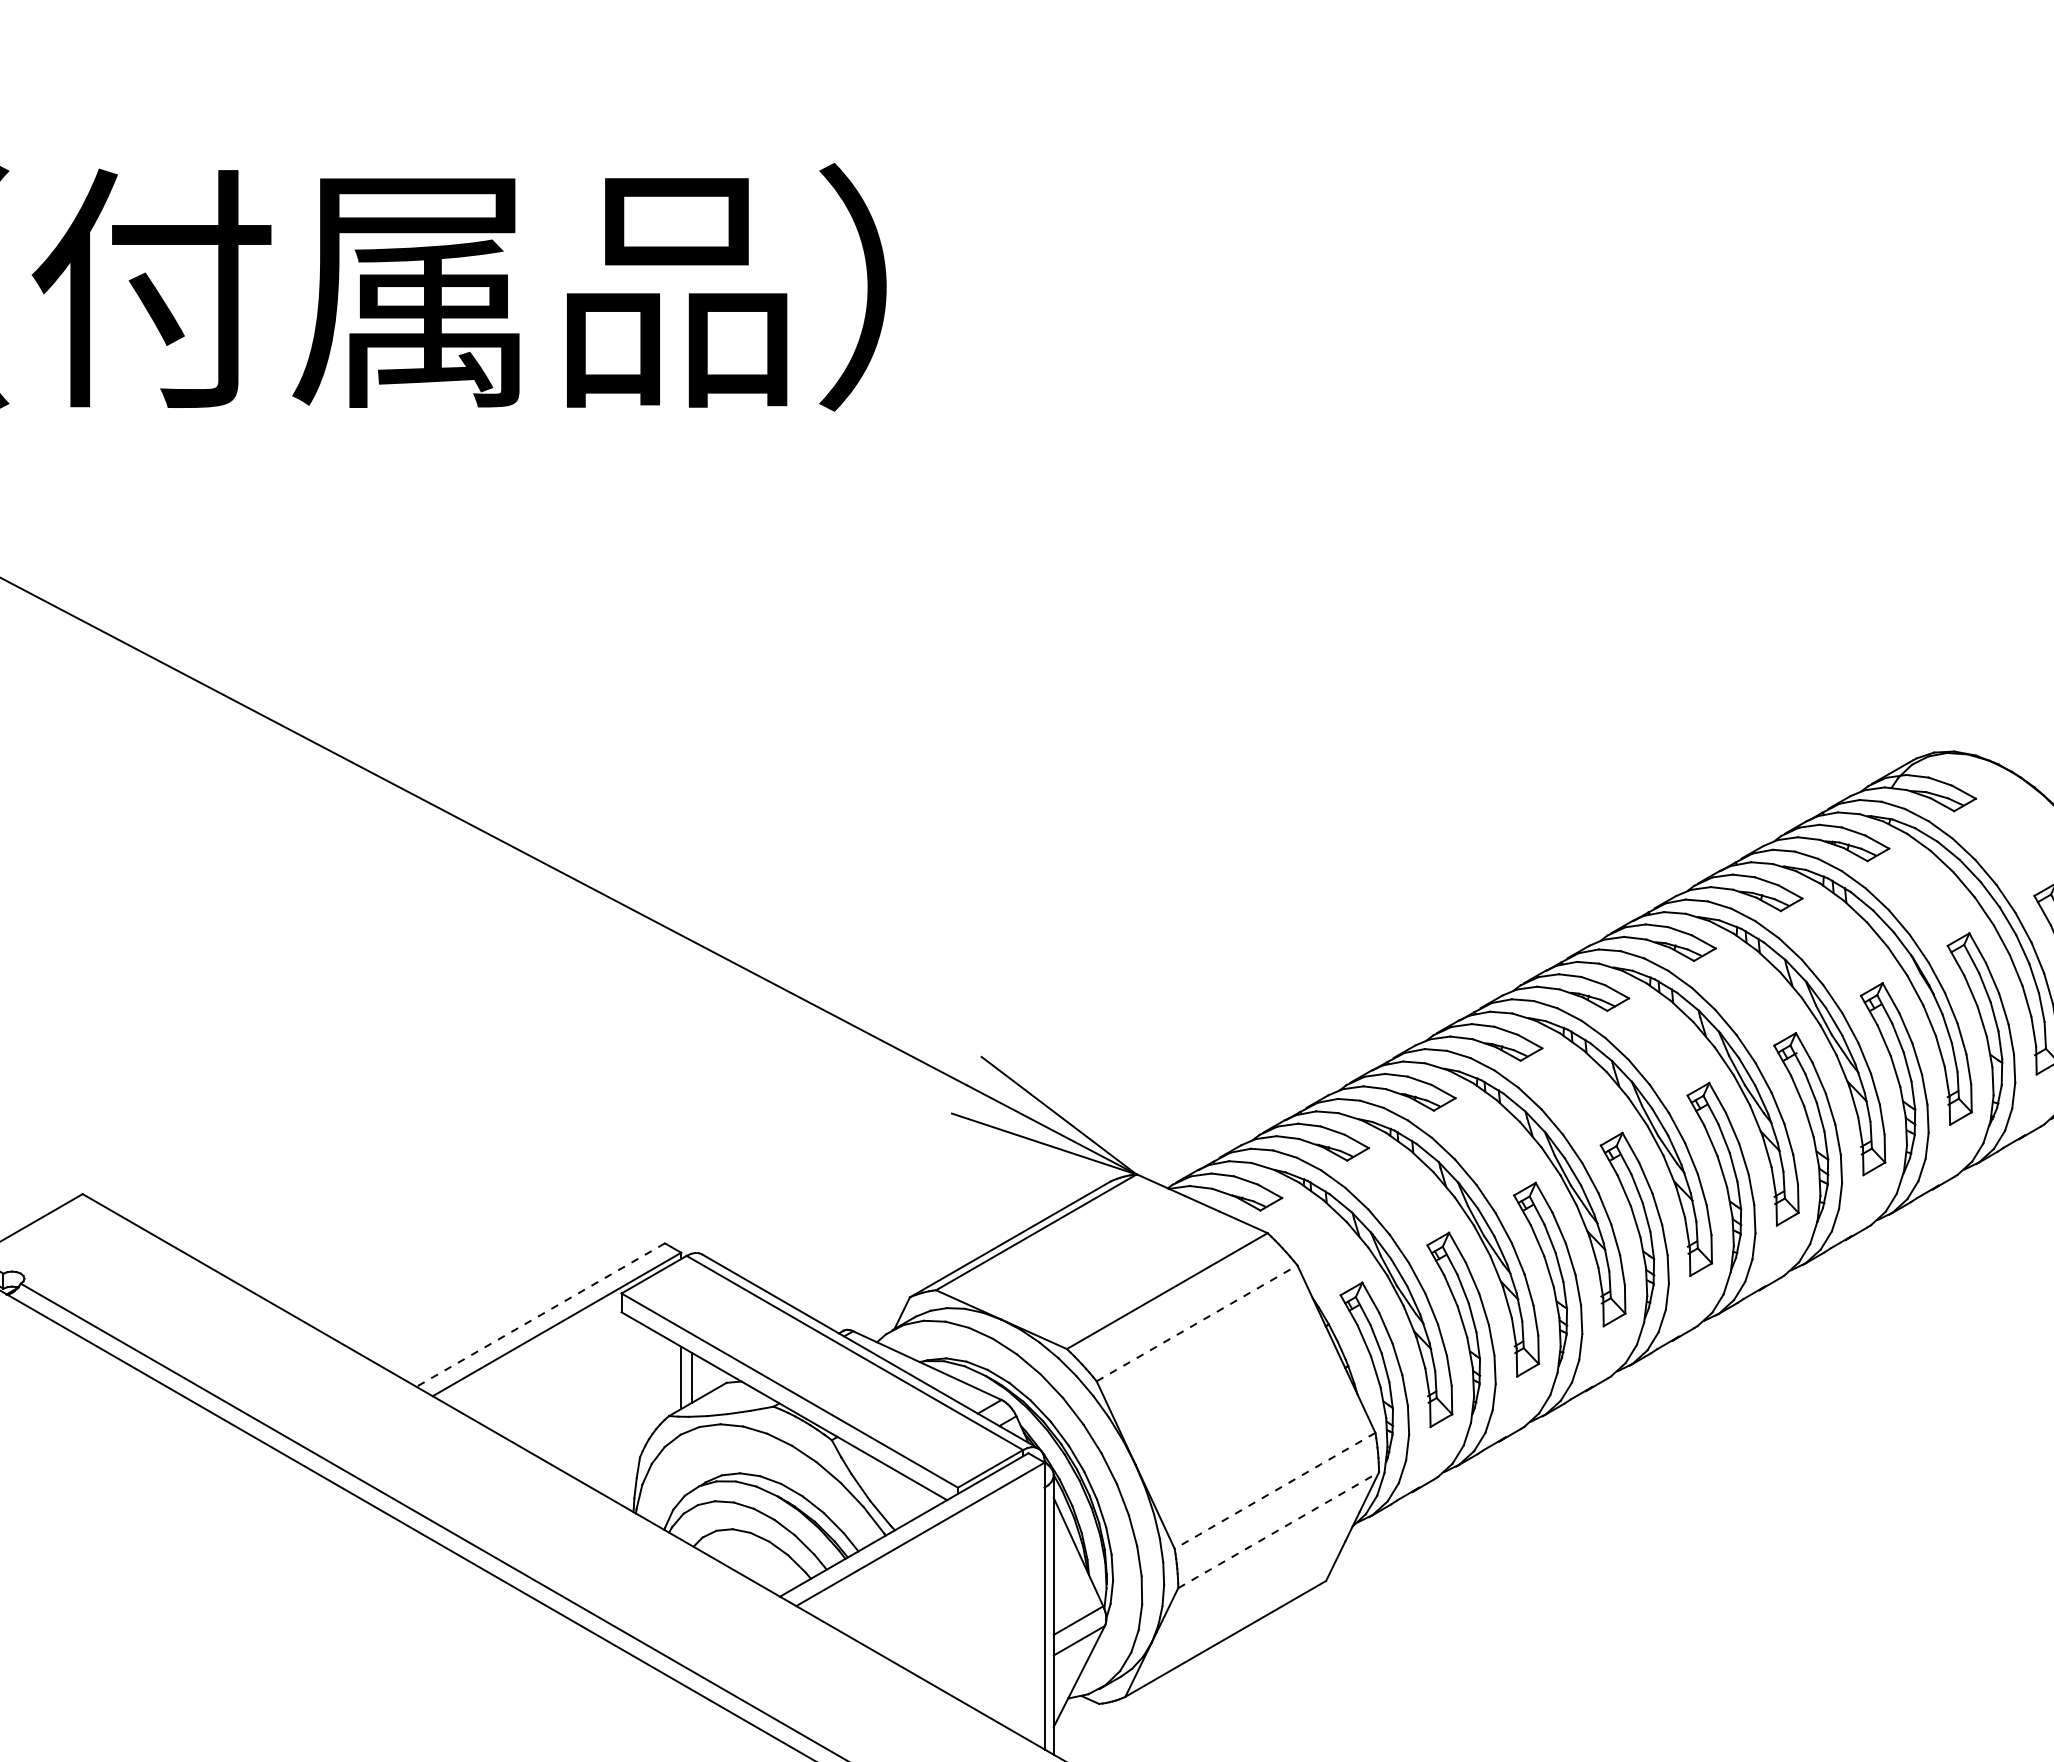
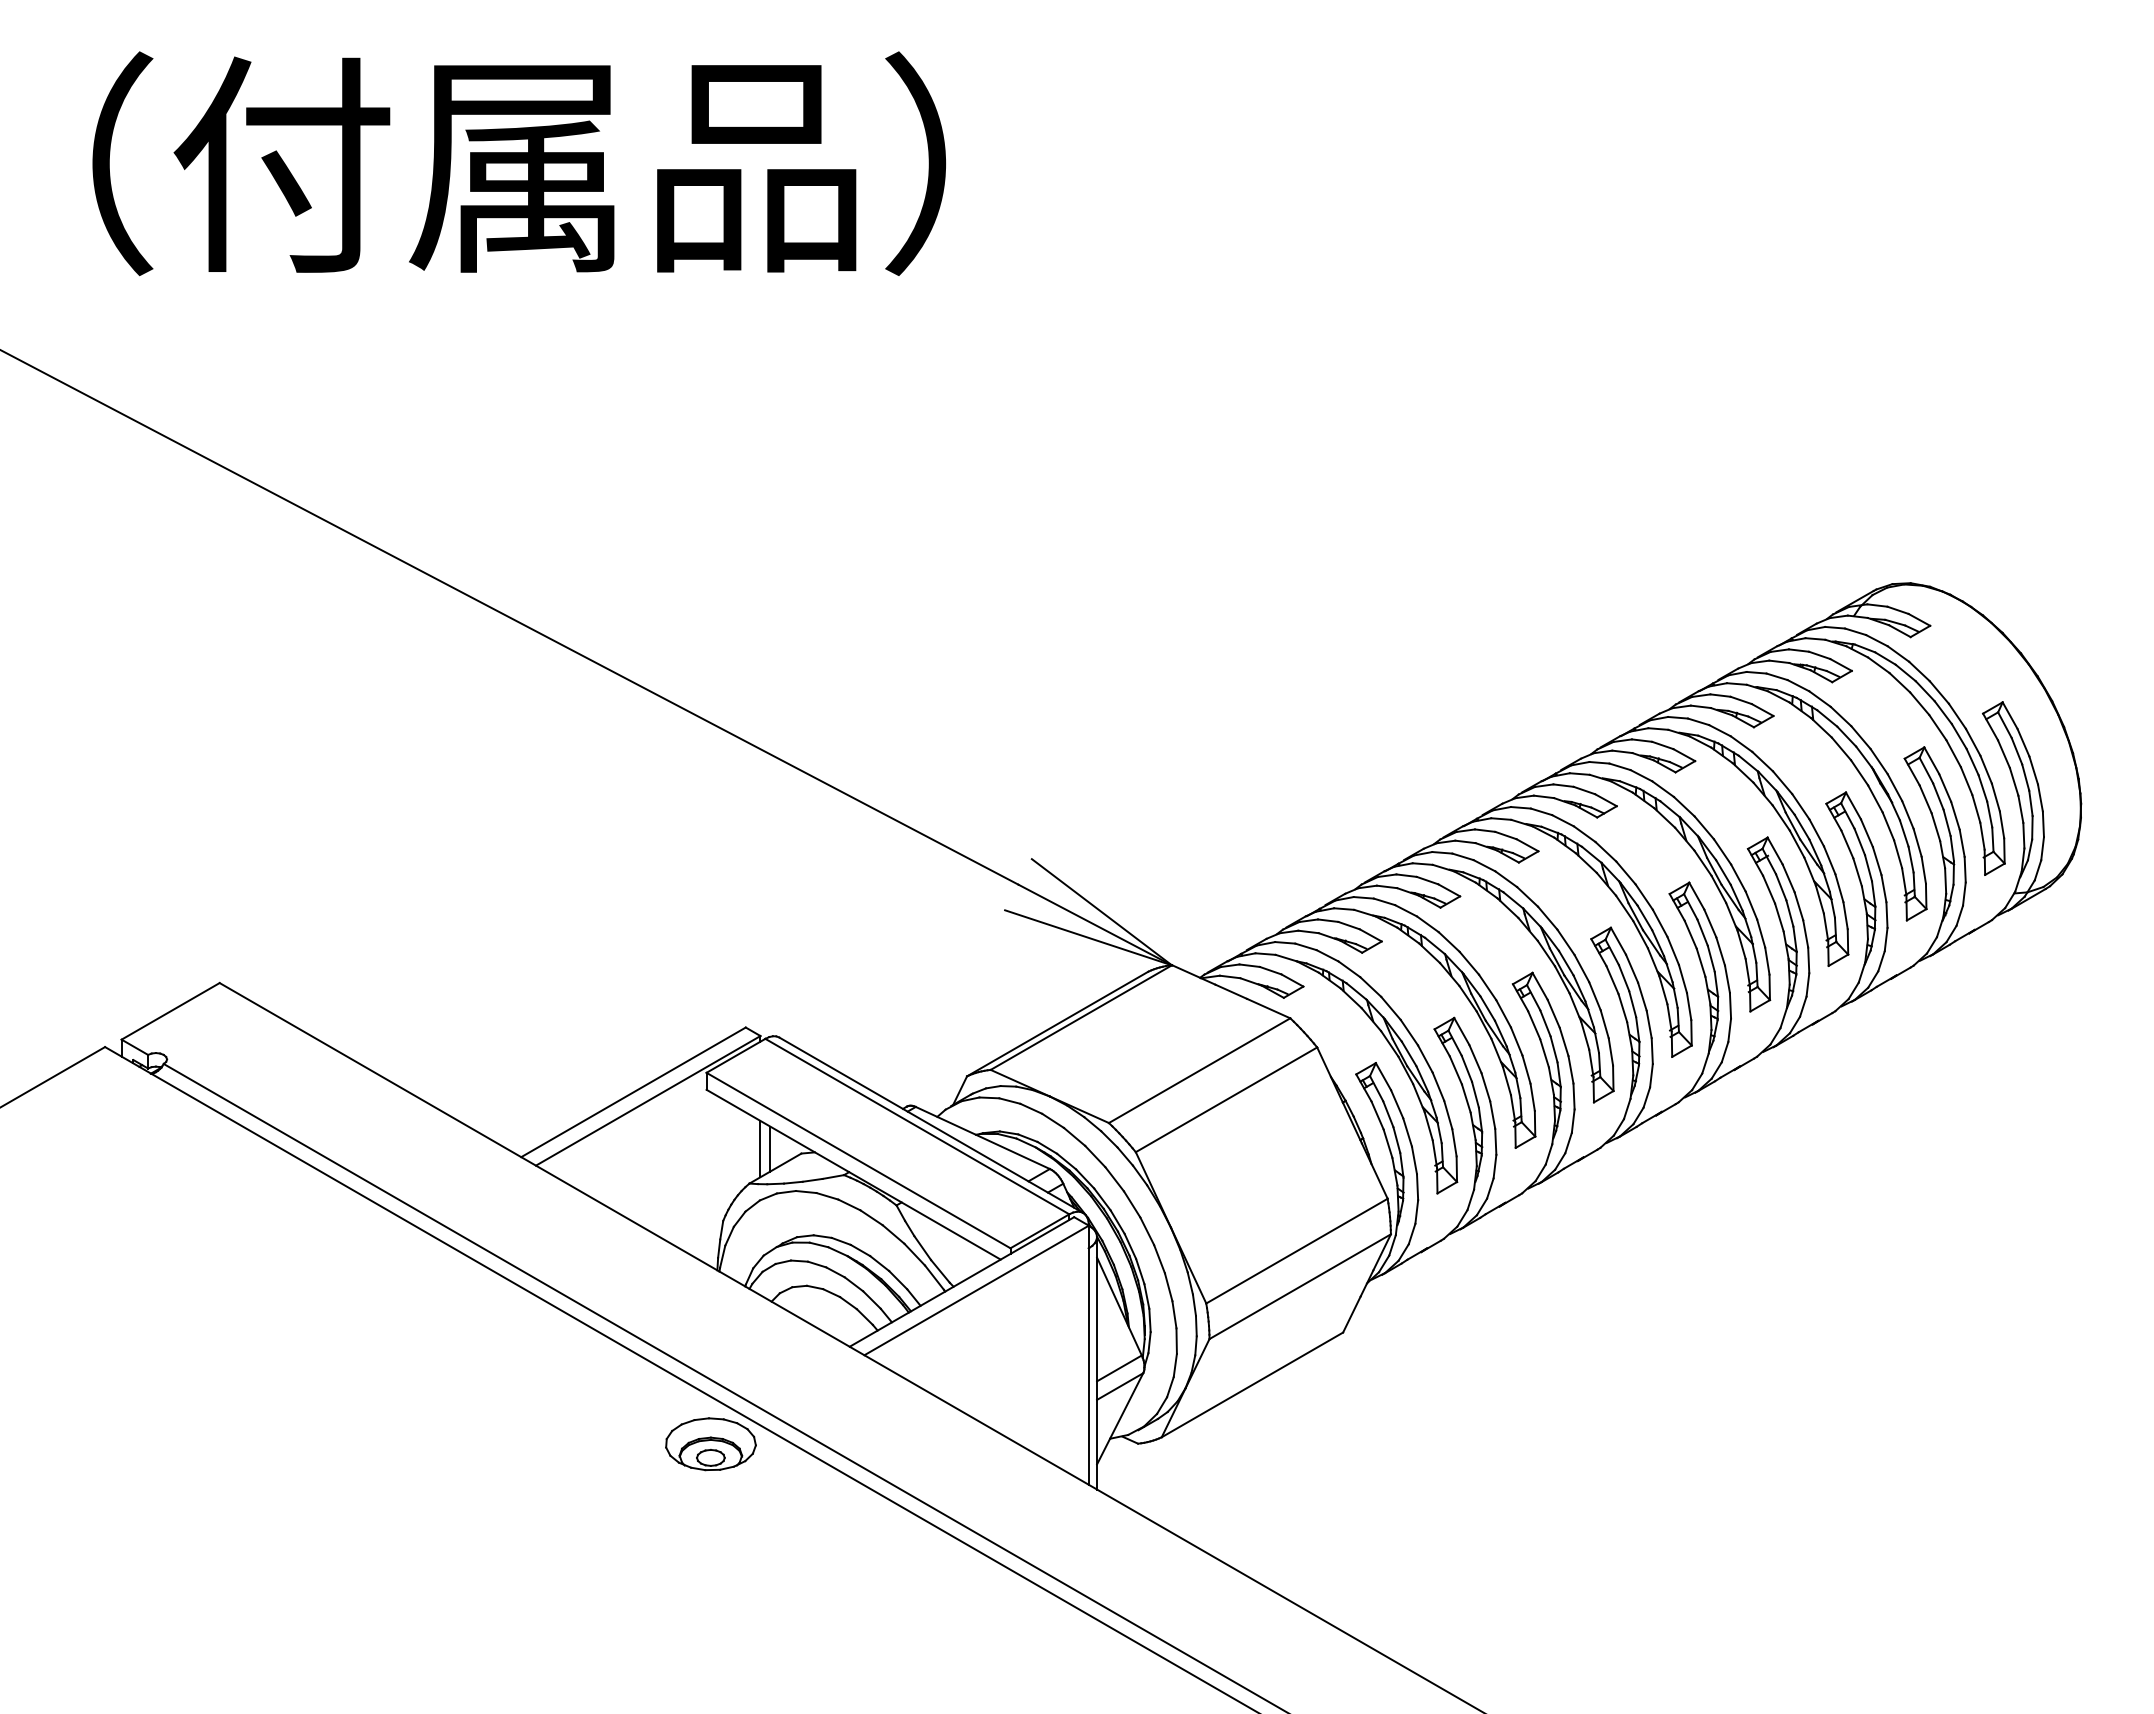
line: (540, 1315) -> (633, 1092), dashed -> solid
line: (1197, 1323) -> (1226, 1099), dashed -> solid
line: (1274, 1491) -> (1296, 1251), dashed -> solid
line: (1278, 1529) -> (1300, 1286), dashed -> solid
part: (625, 1704) -> (710, 1444), added

